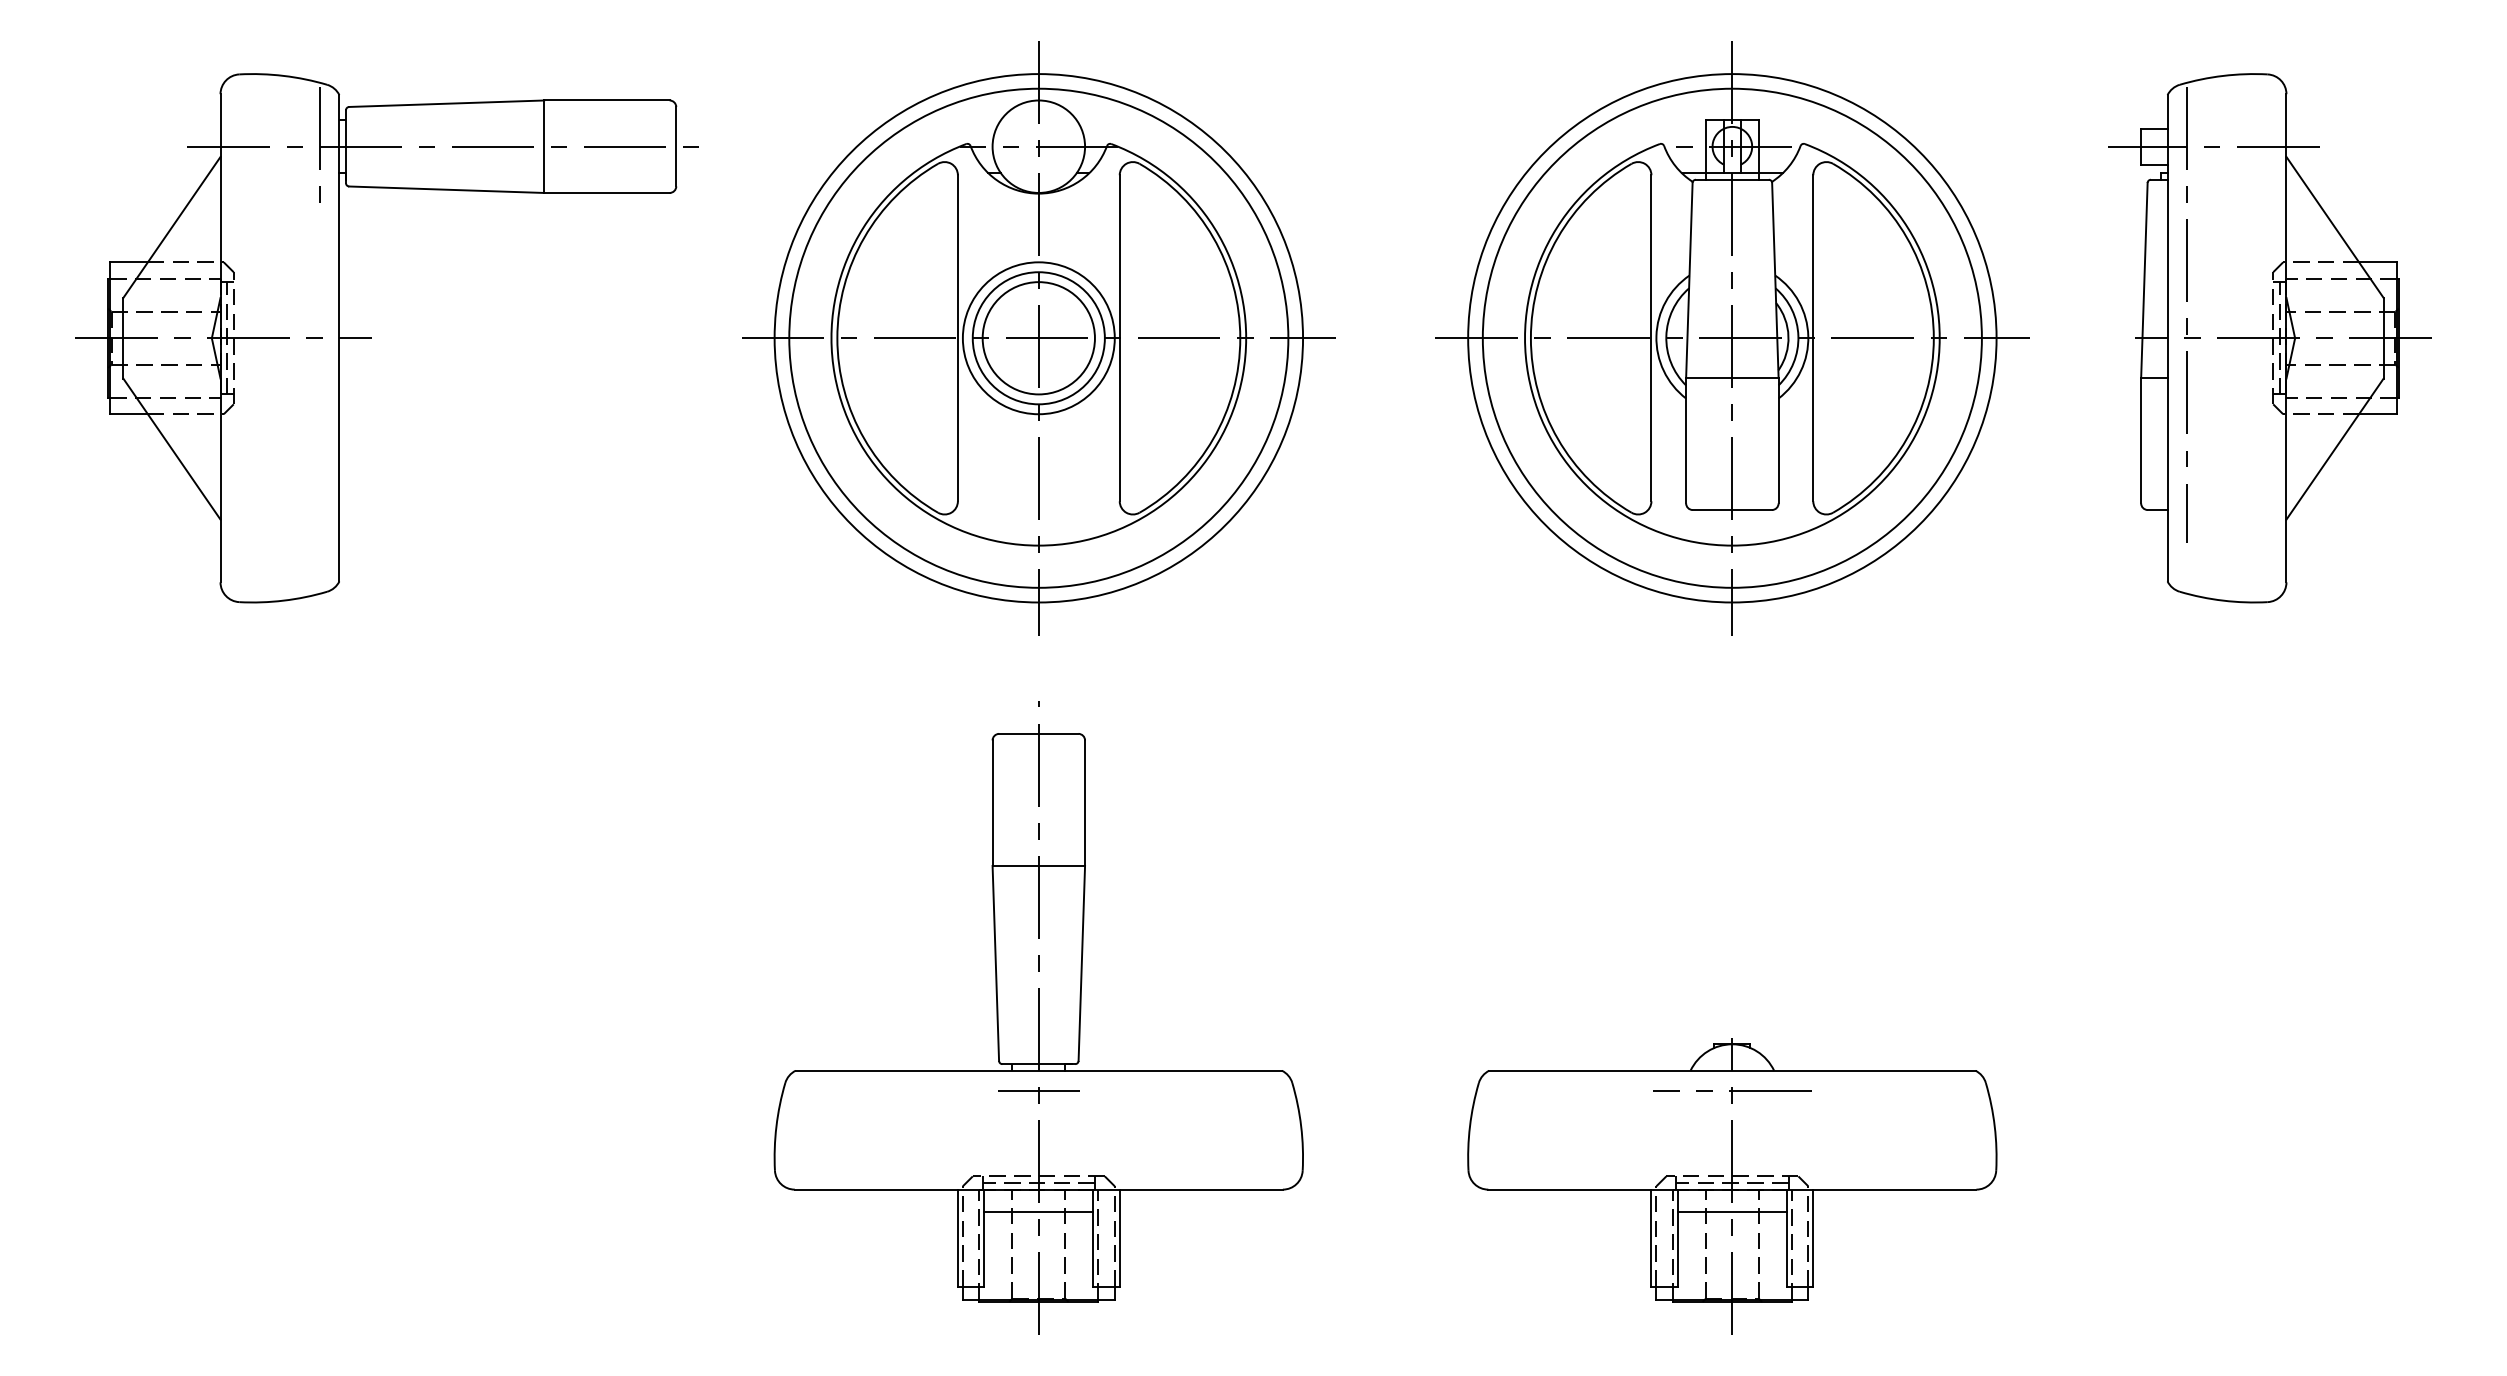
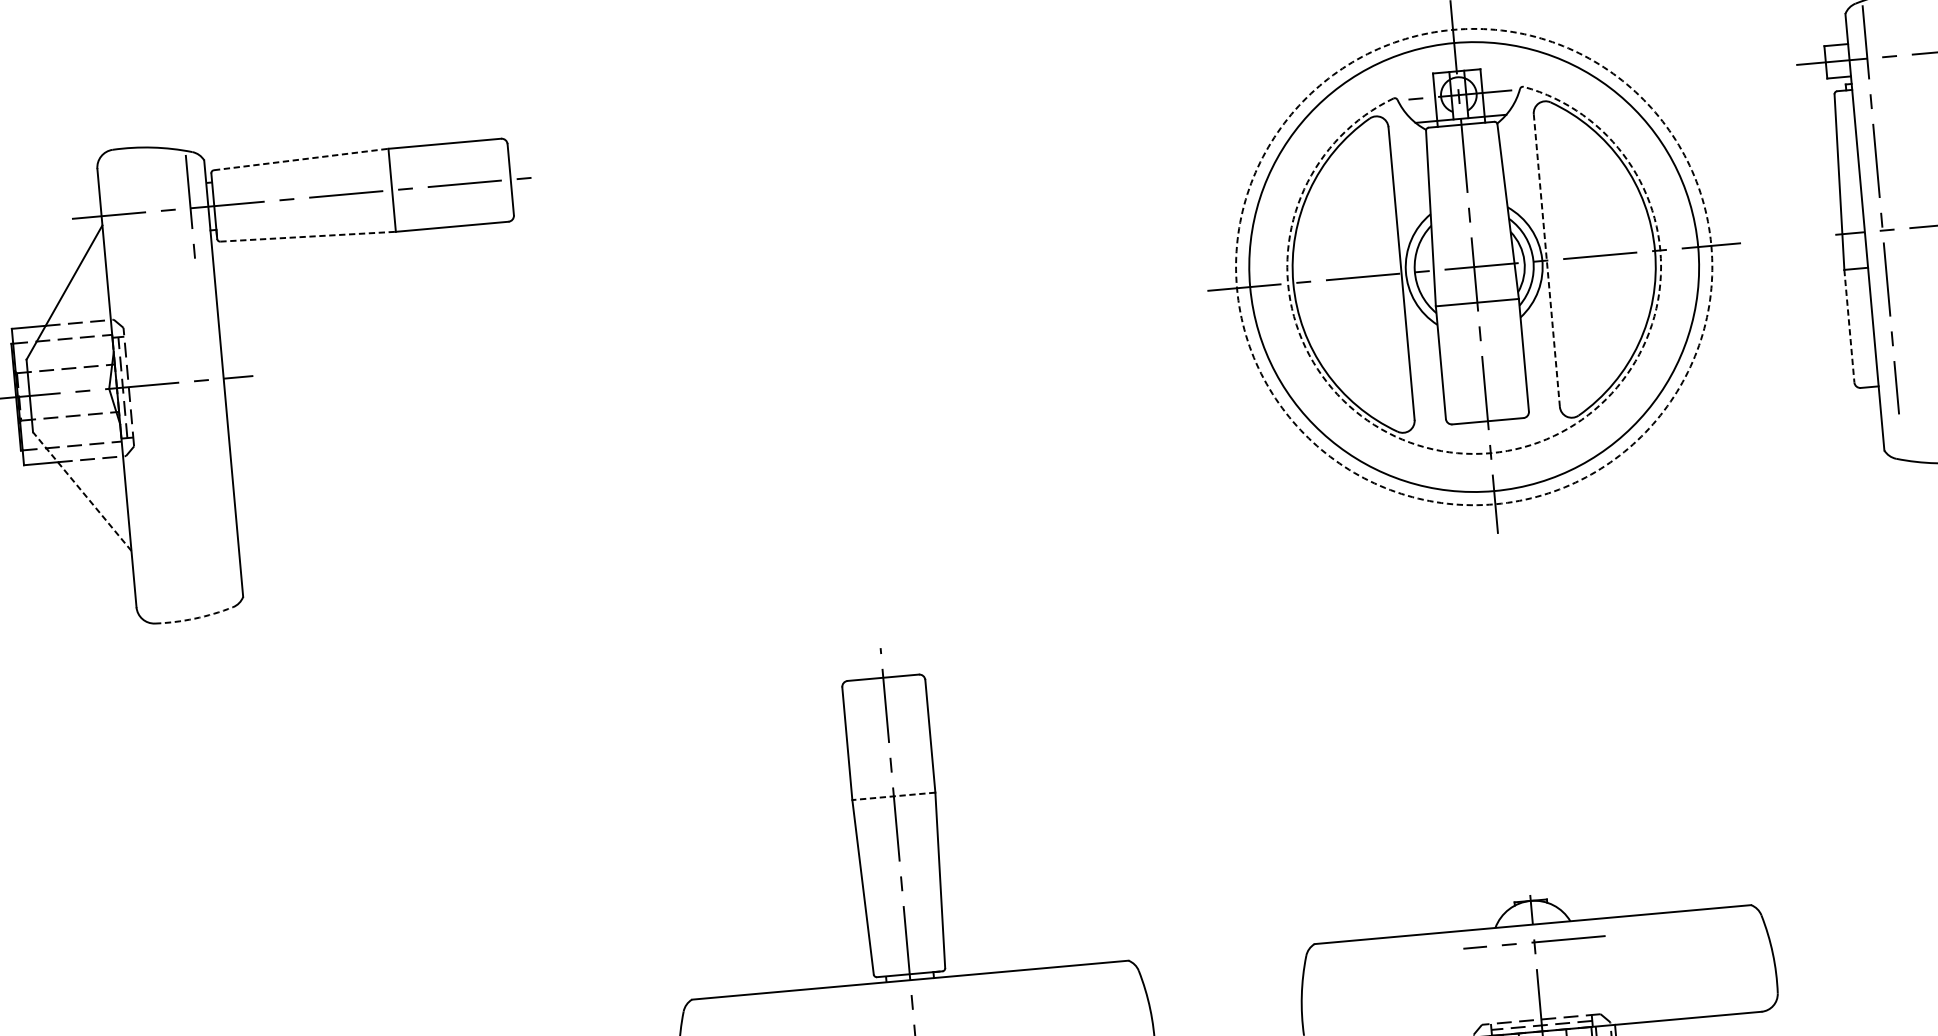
line: (446, 103) -> (301, 159), solid -> dashed
line: (446, 189) -> (307, 236), solid -> dashed
part: (1038, 338) -> (851, 322), removed
circle: (1732, 338) -> (1474, 267), solid -> dashed
line: (1813, 338) -> (1547, 260), solid -> dashed
line: (2141, 440) -> (1849, 326), solid -> dashed
line: (171, 449) -> (81, 491), solid -> dashed
arc: (1732, 545) -> (1490, 453), solid -> dashed
arc: (283, 600) -> (194, 618), solid -> dashed
line: (1038, 865) -> (893, 795), solid -> dashed
line: (1038, 1090) -> (911, 997), removed

